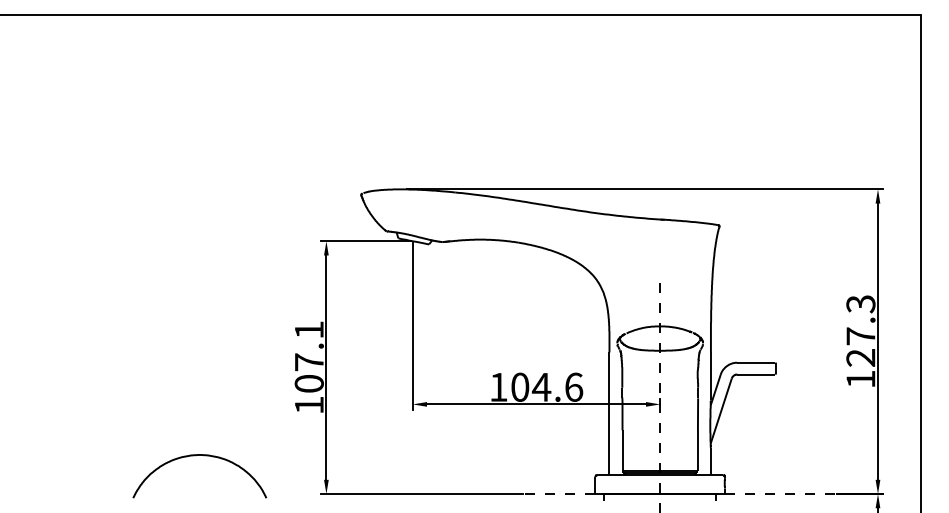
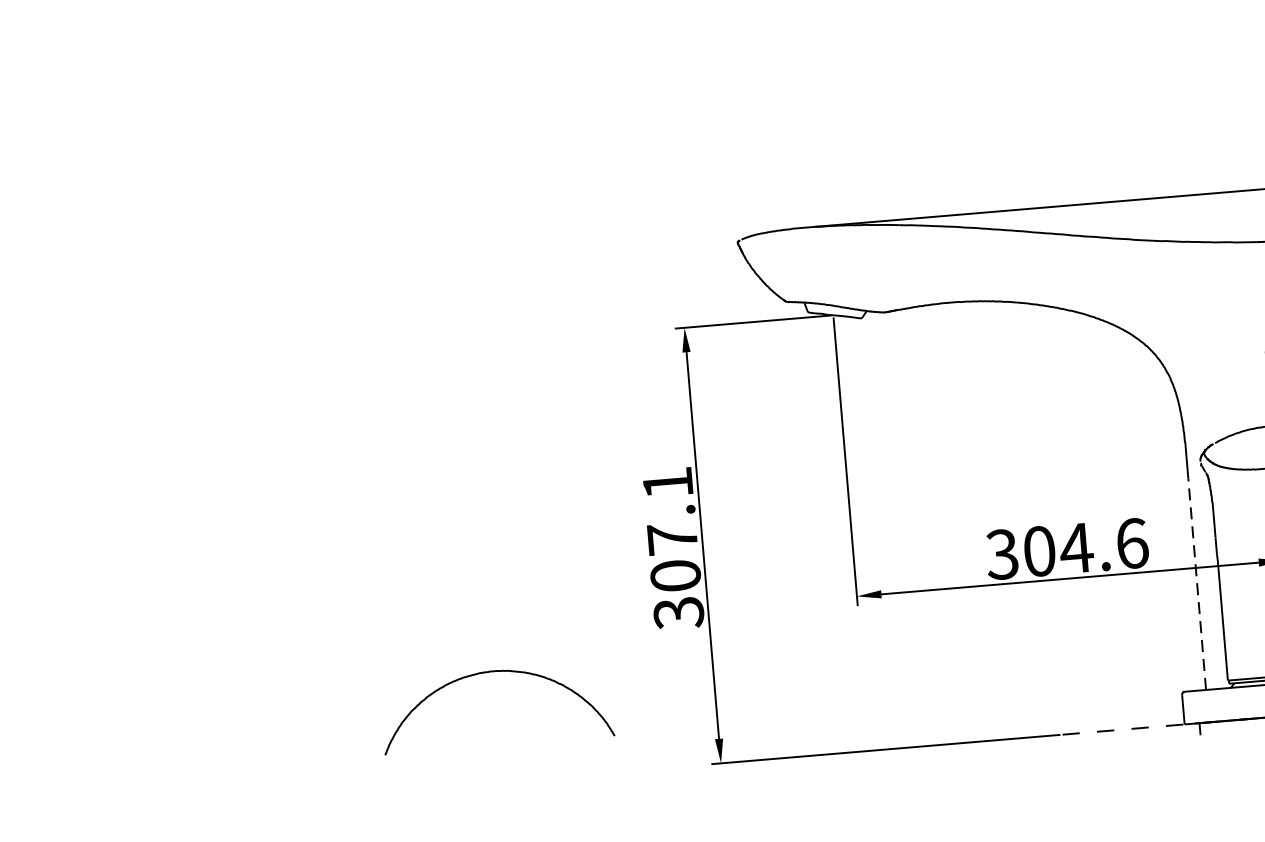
text: (498, 386) -> (1002, 553), 104.6 -> 304.6
text: (308, 405) -> (677, 613), 107.1 -> 307.1
line: (609, 413) -> (1197, 583), solid -> dashed
curve: (196, 456) -> (488, 674), moved

